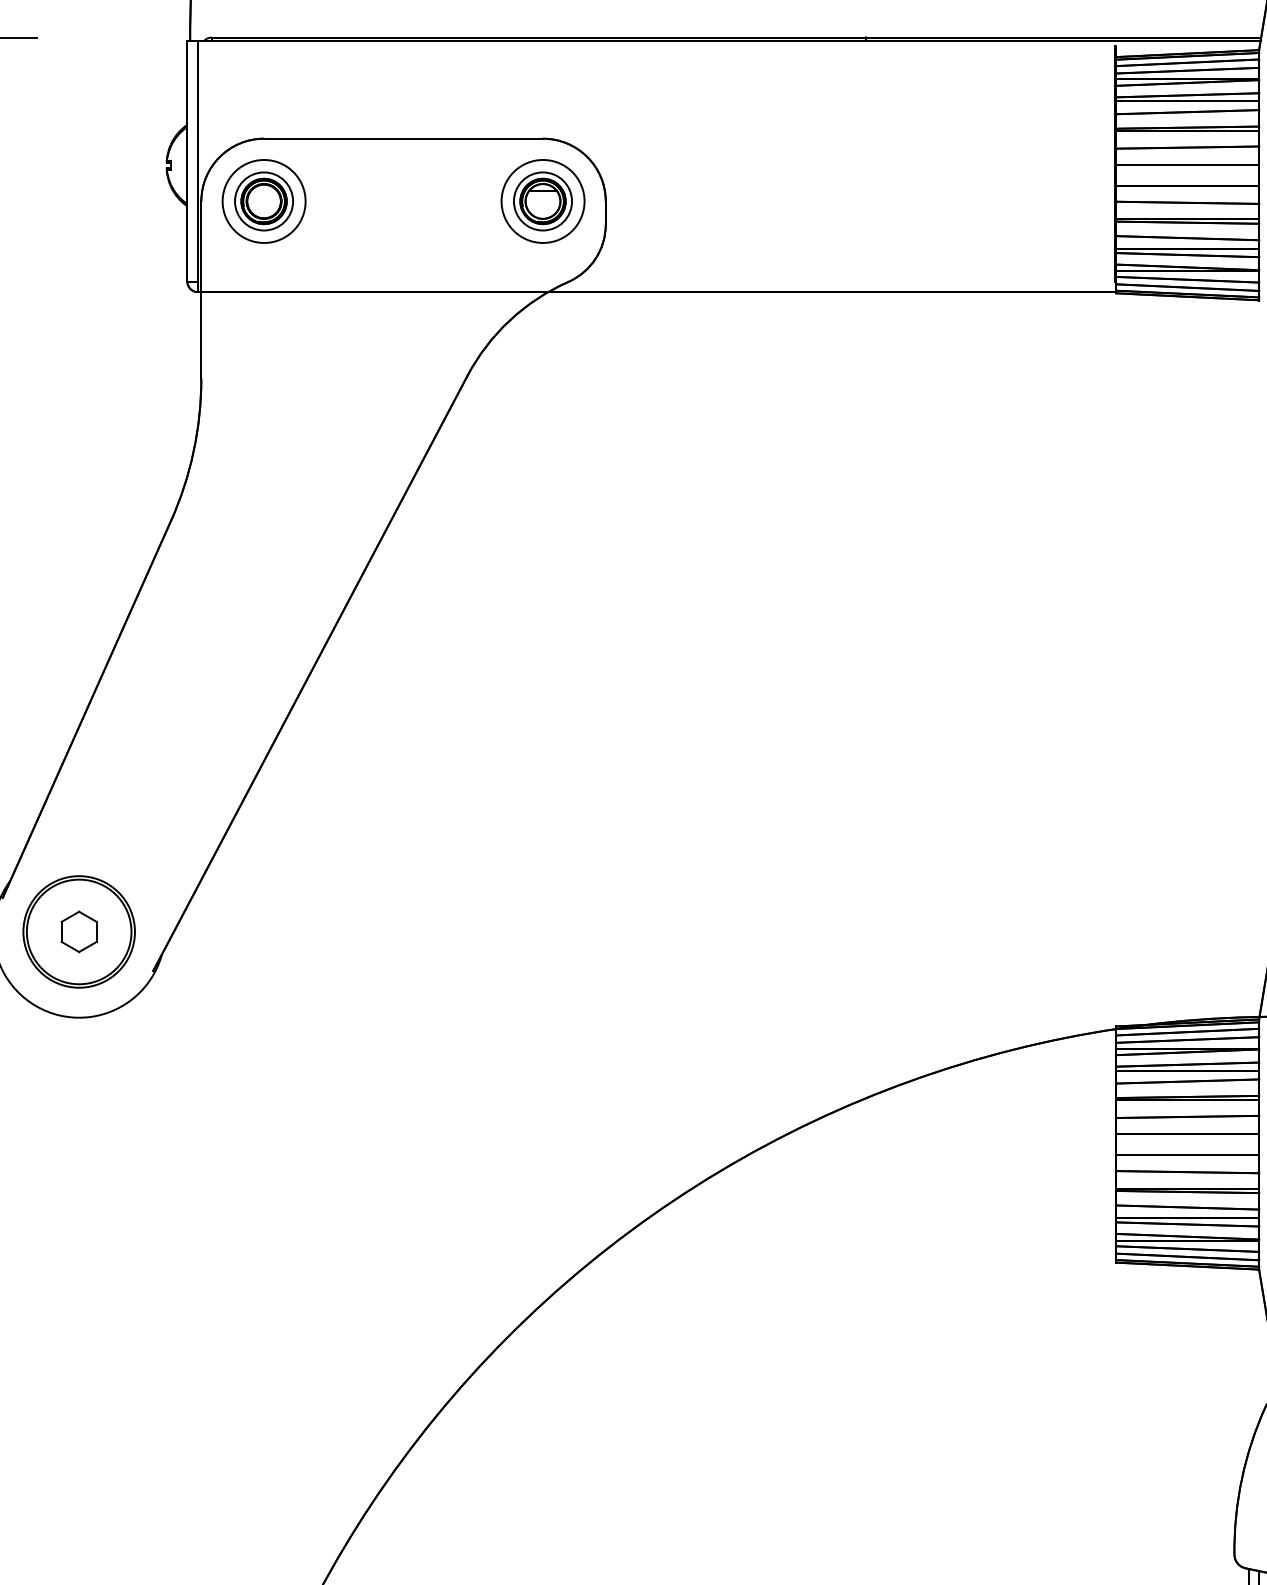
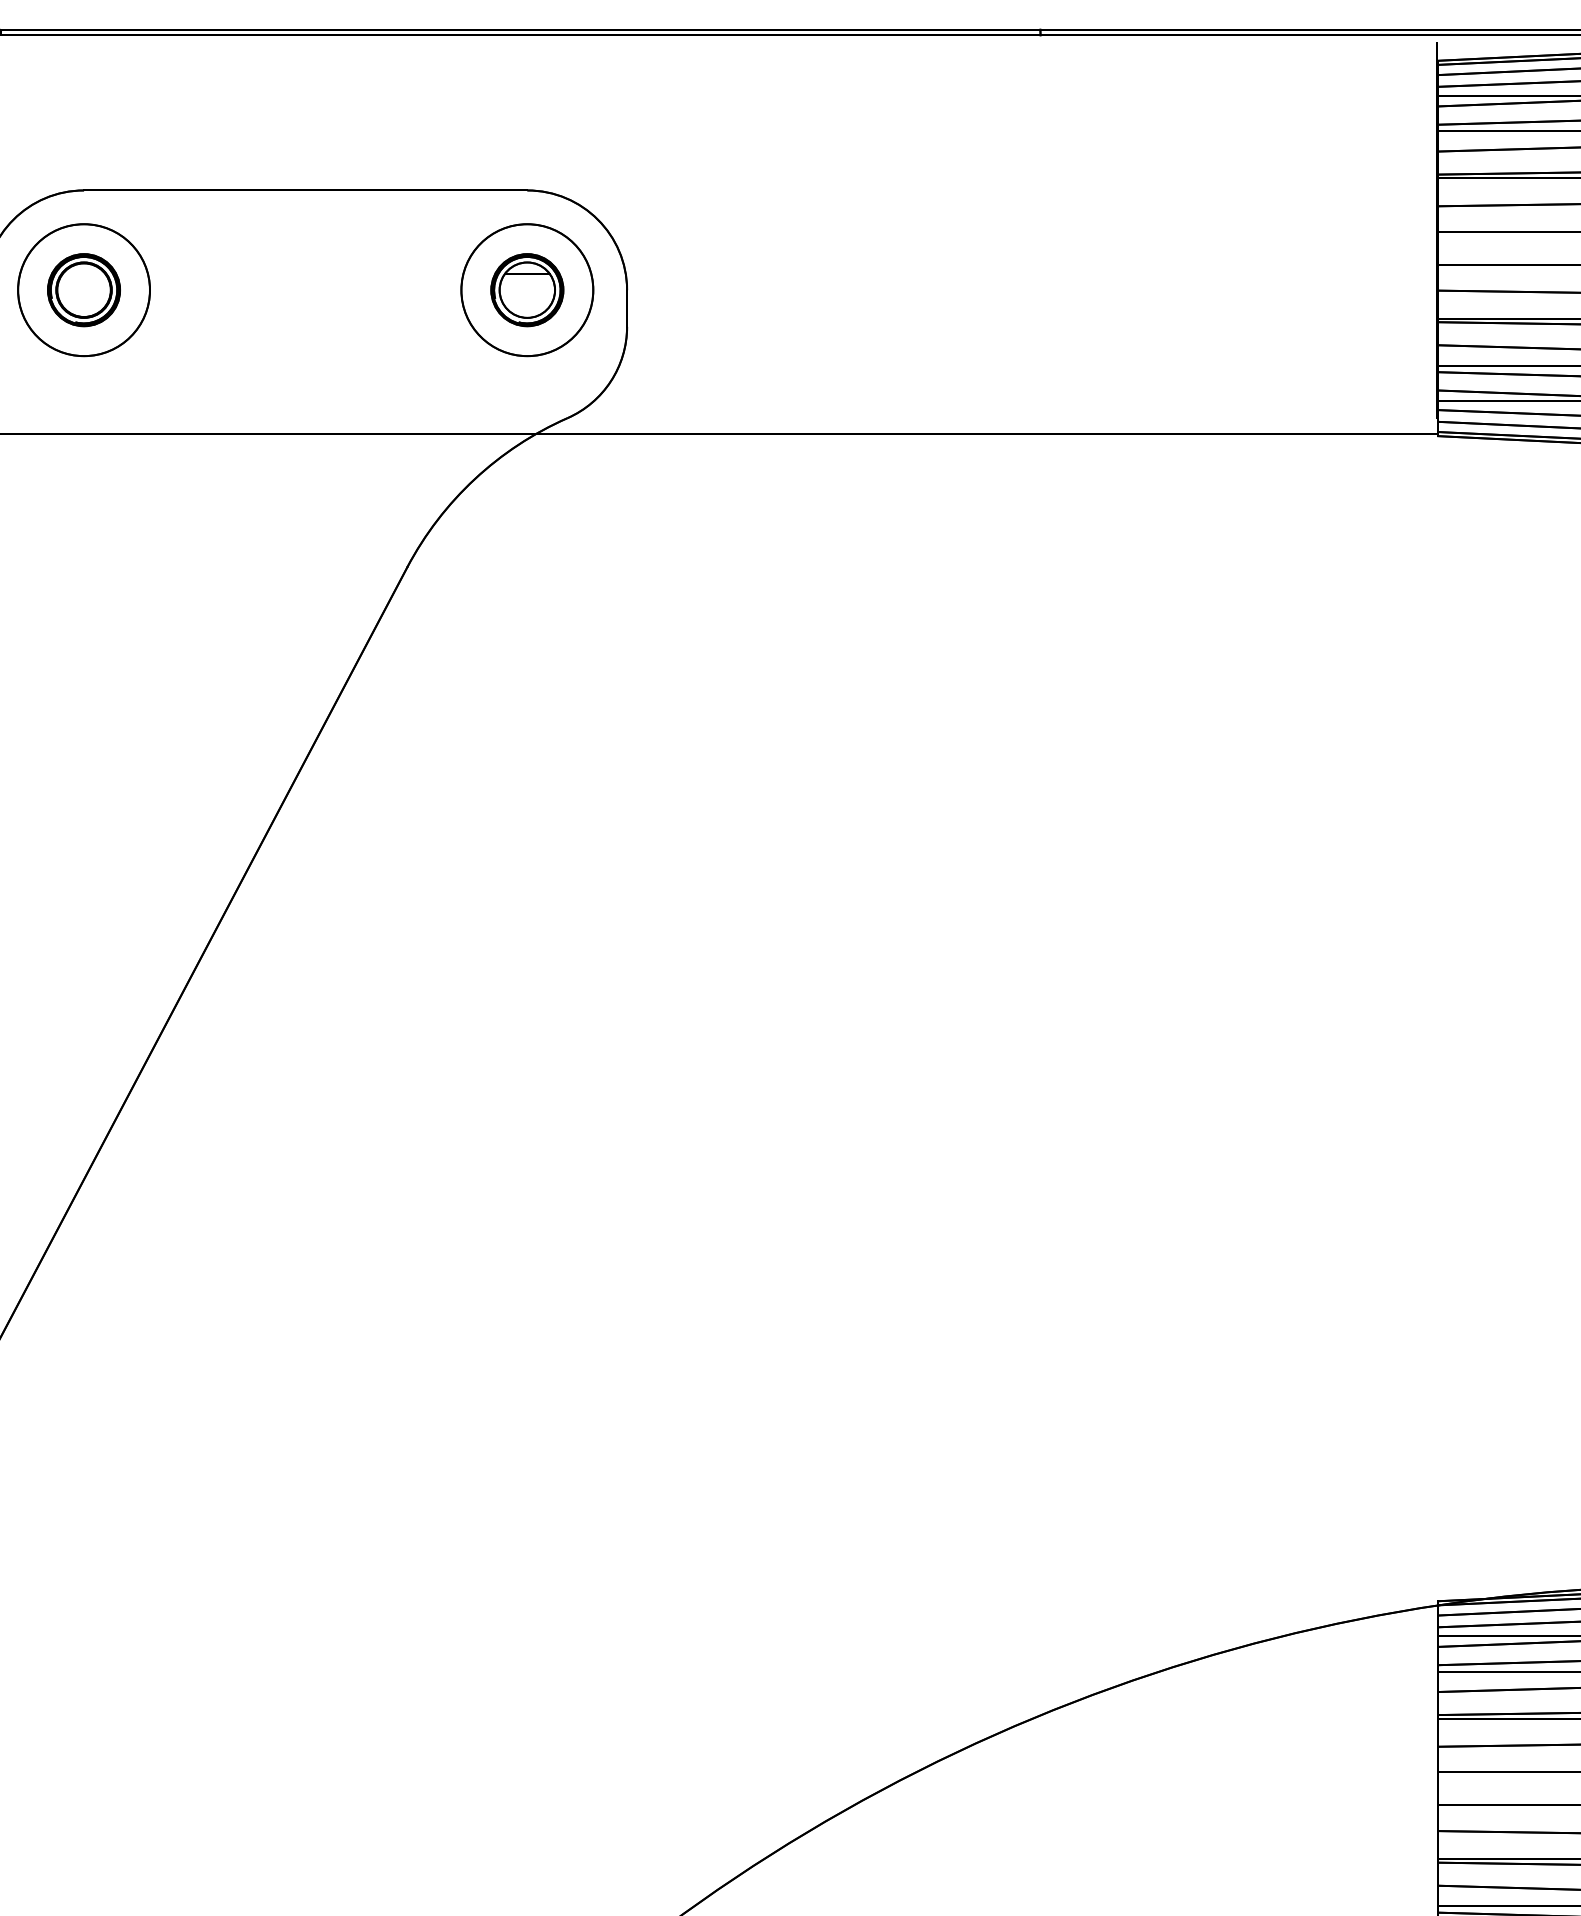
circle: (263, 200) -> (83, 288), size x1.43
circle: (542, 200) -> (526, 288), size x1.43

